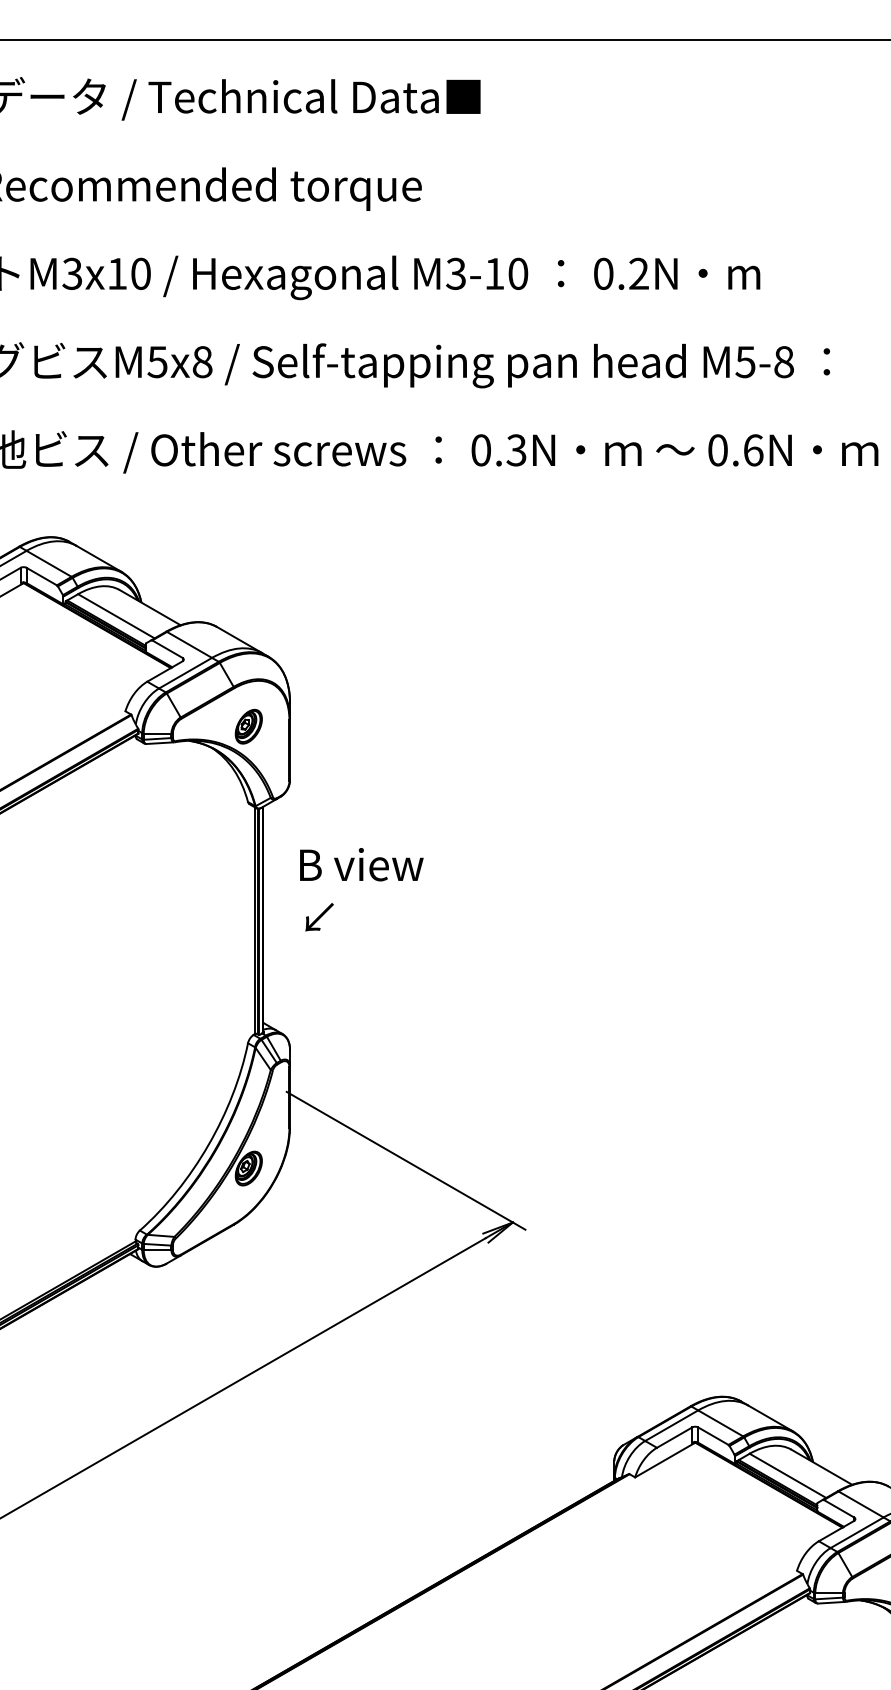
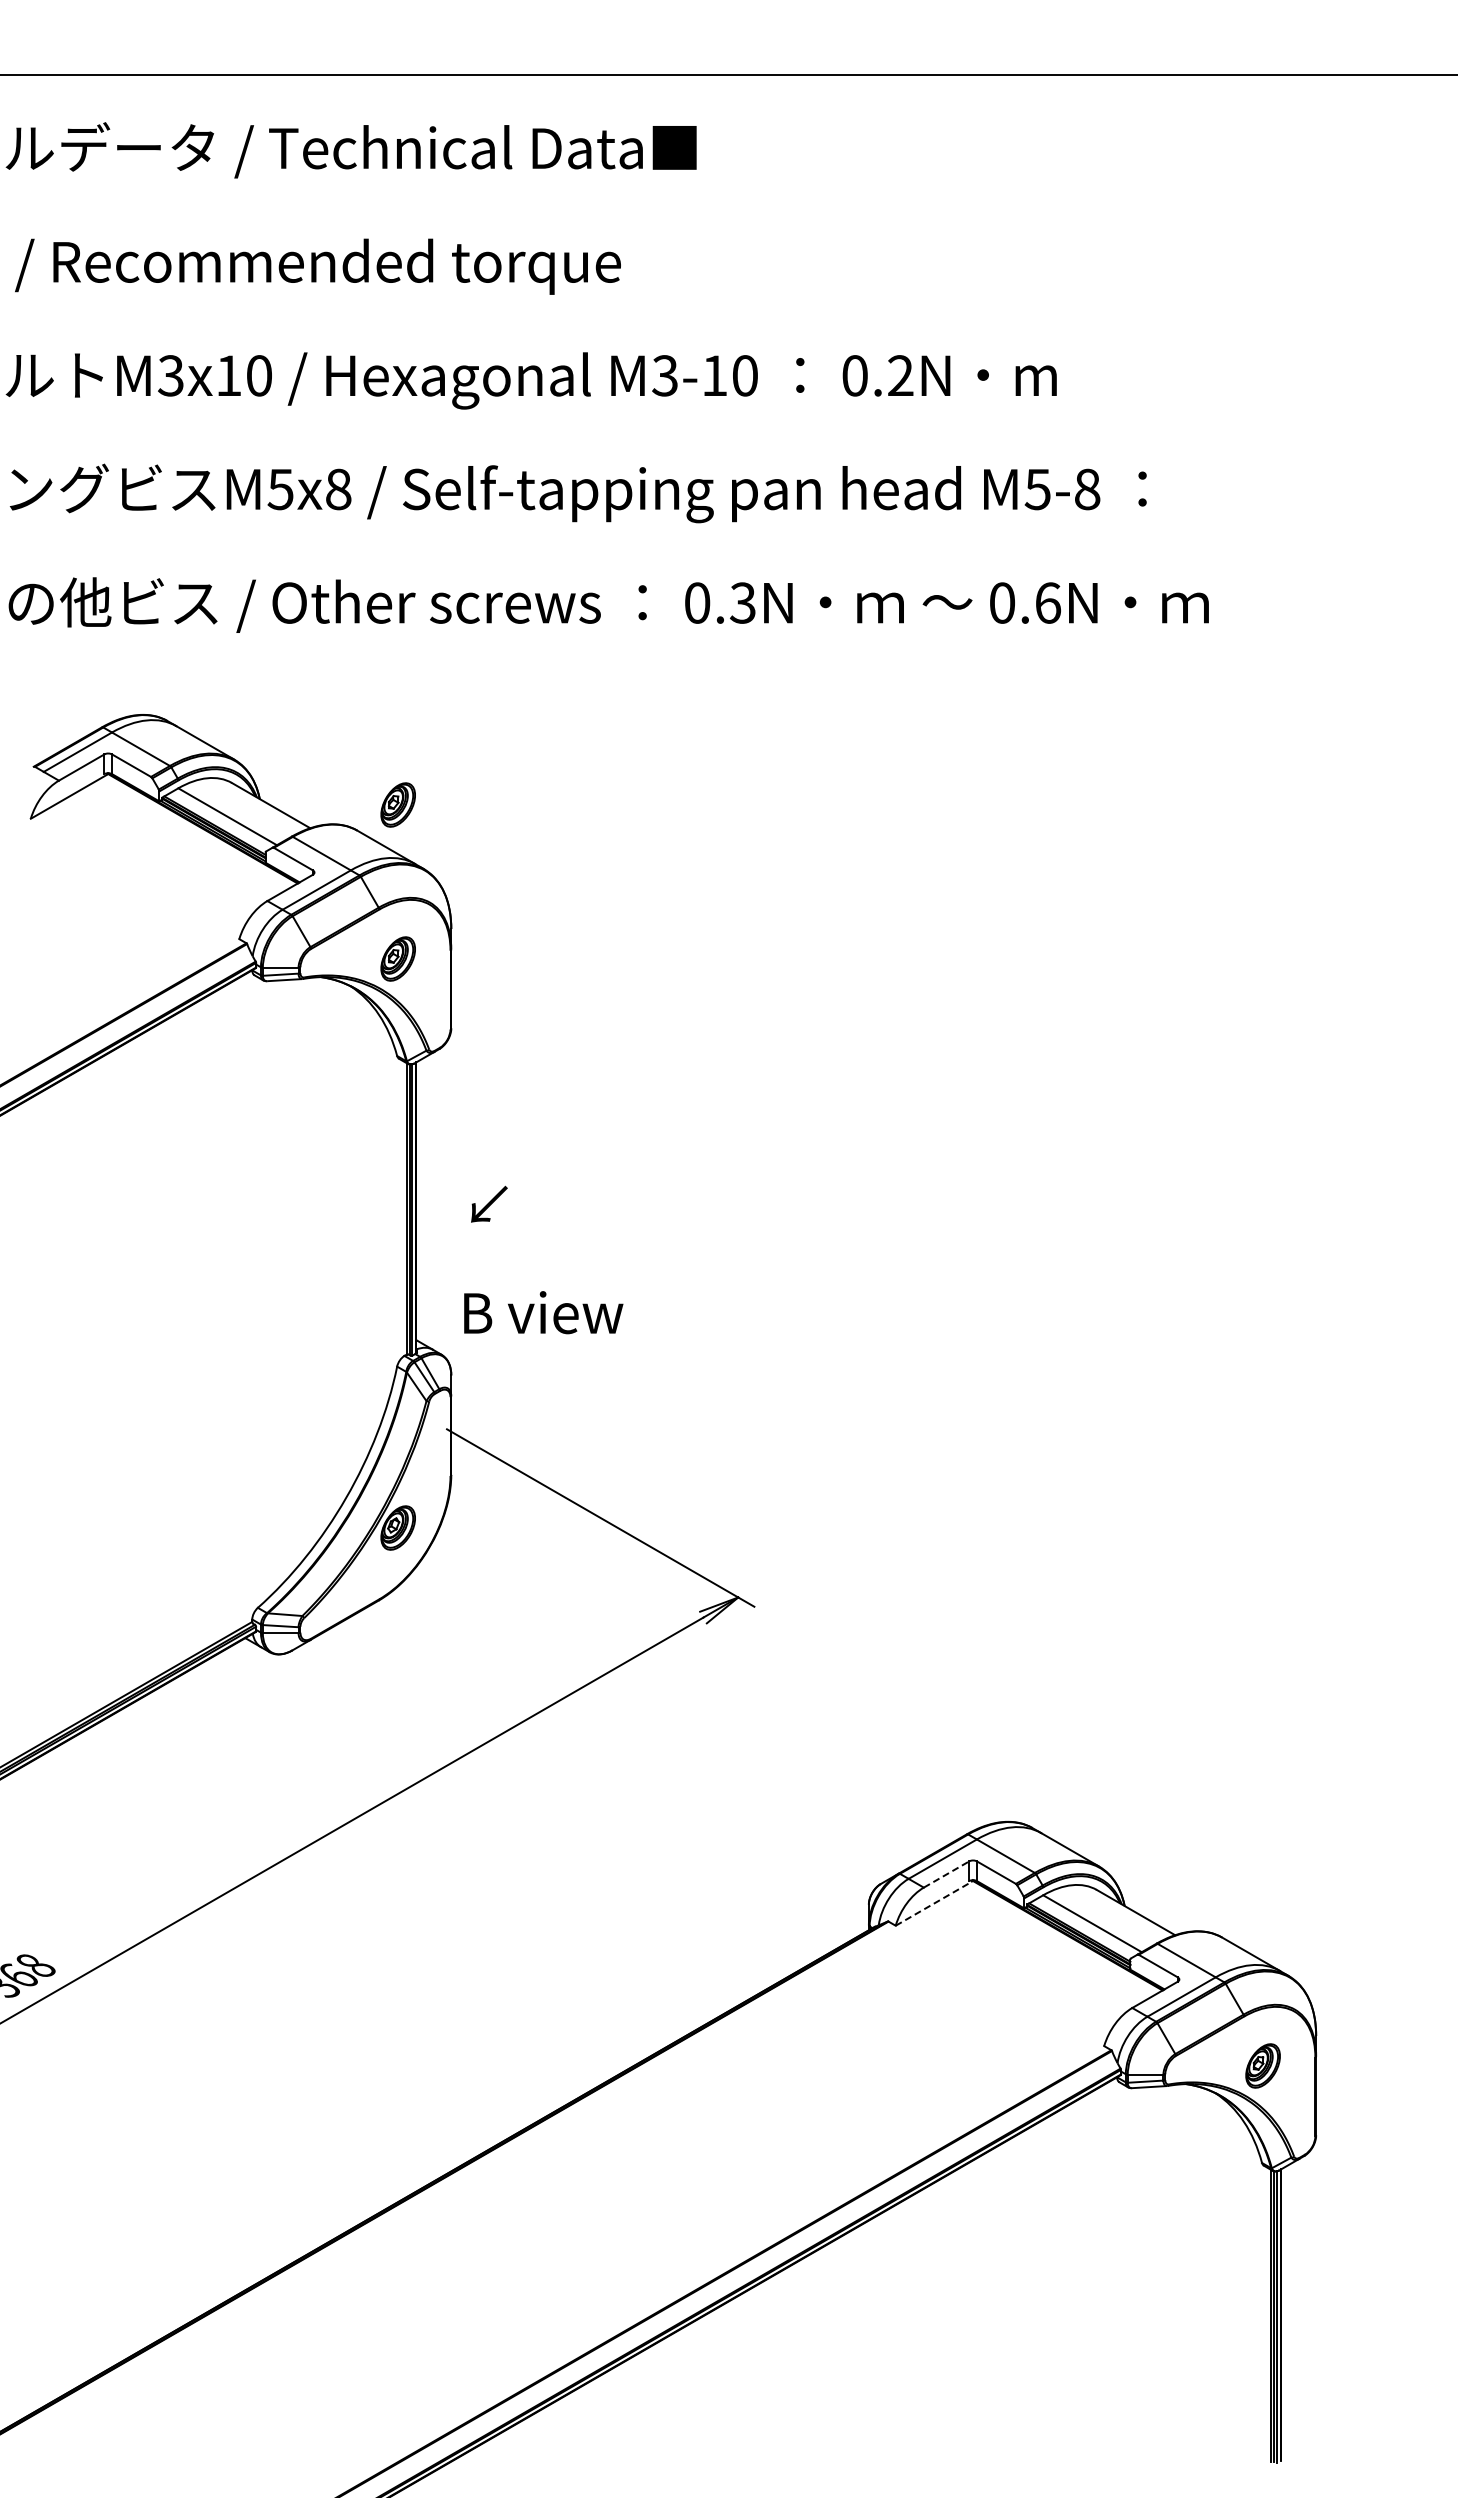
part: (248, 606) -> (397, 804), added
text: (361, 864) -> (543, 1312), moved
line: (675, 1437) -> (947, 1874), solid -> dashed
line: (664, 1460) -> (933, 1903), solid -> dashed

